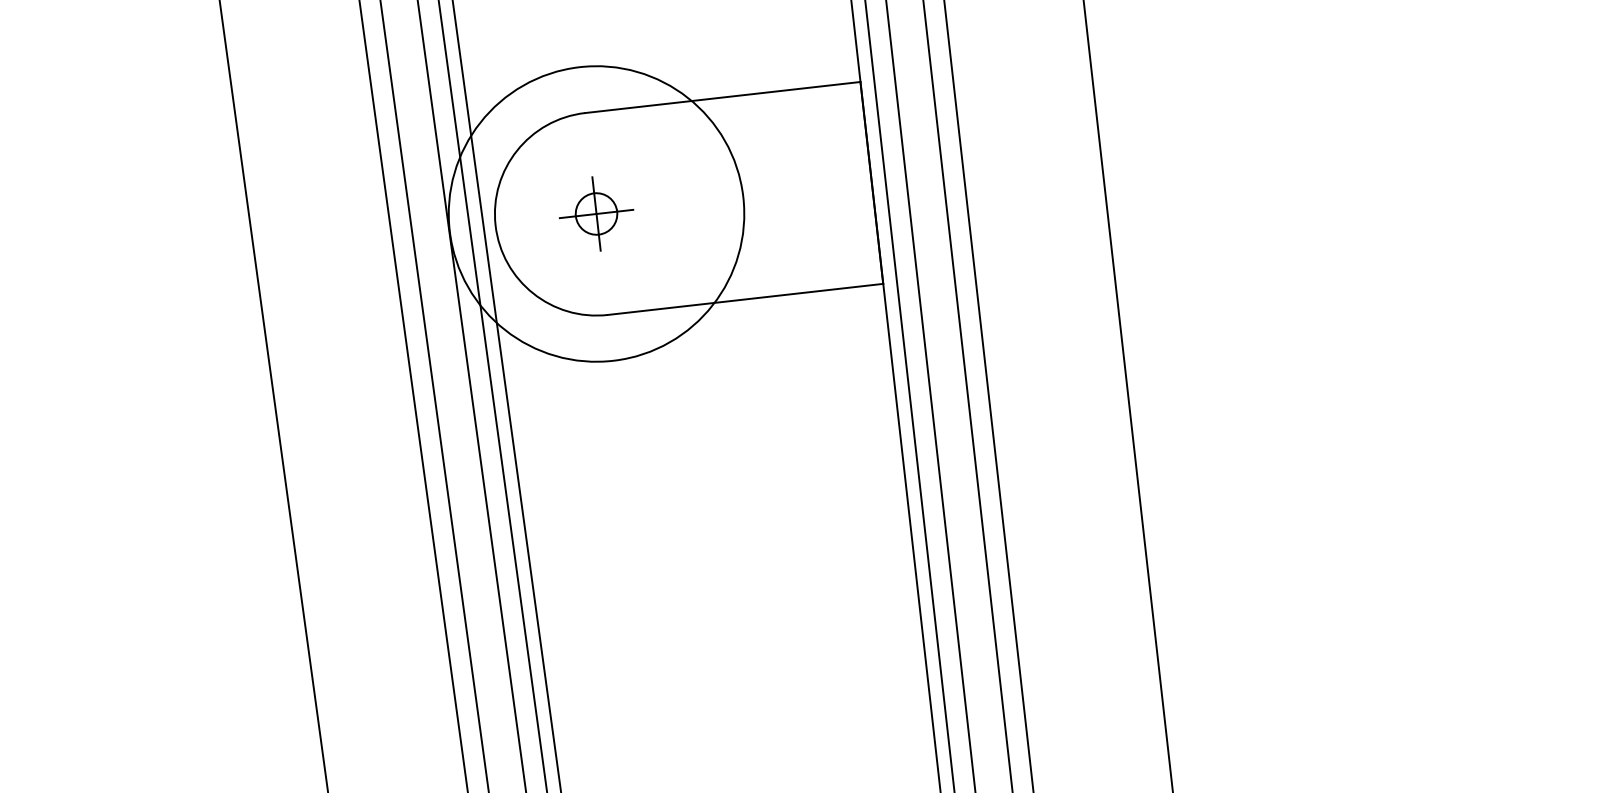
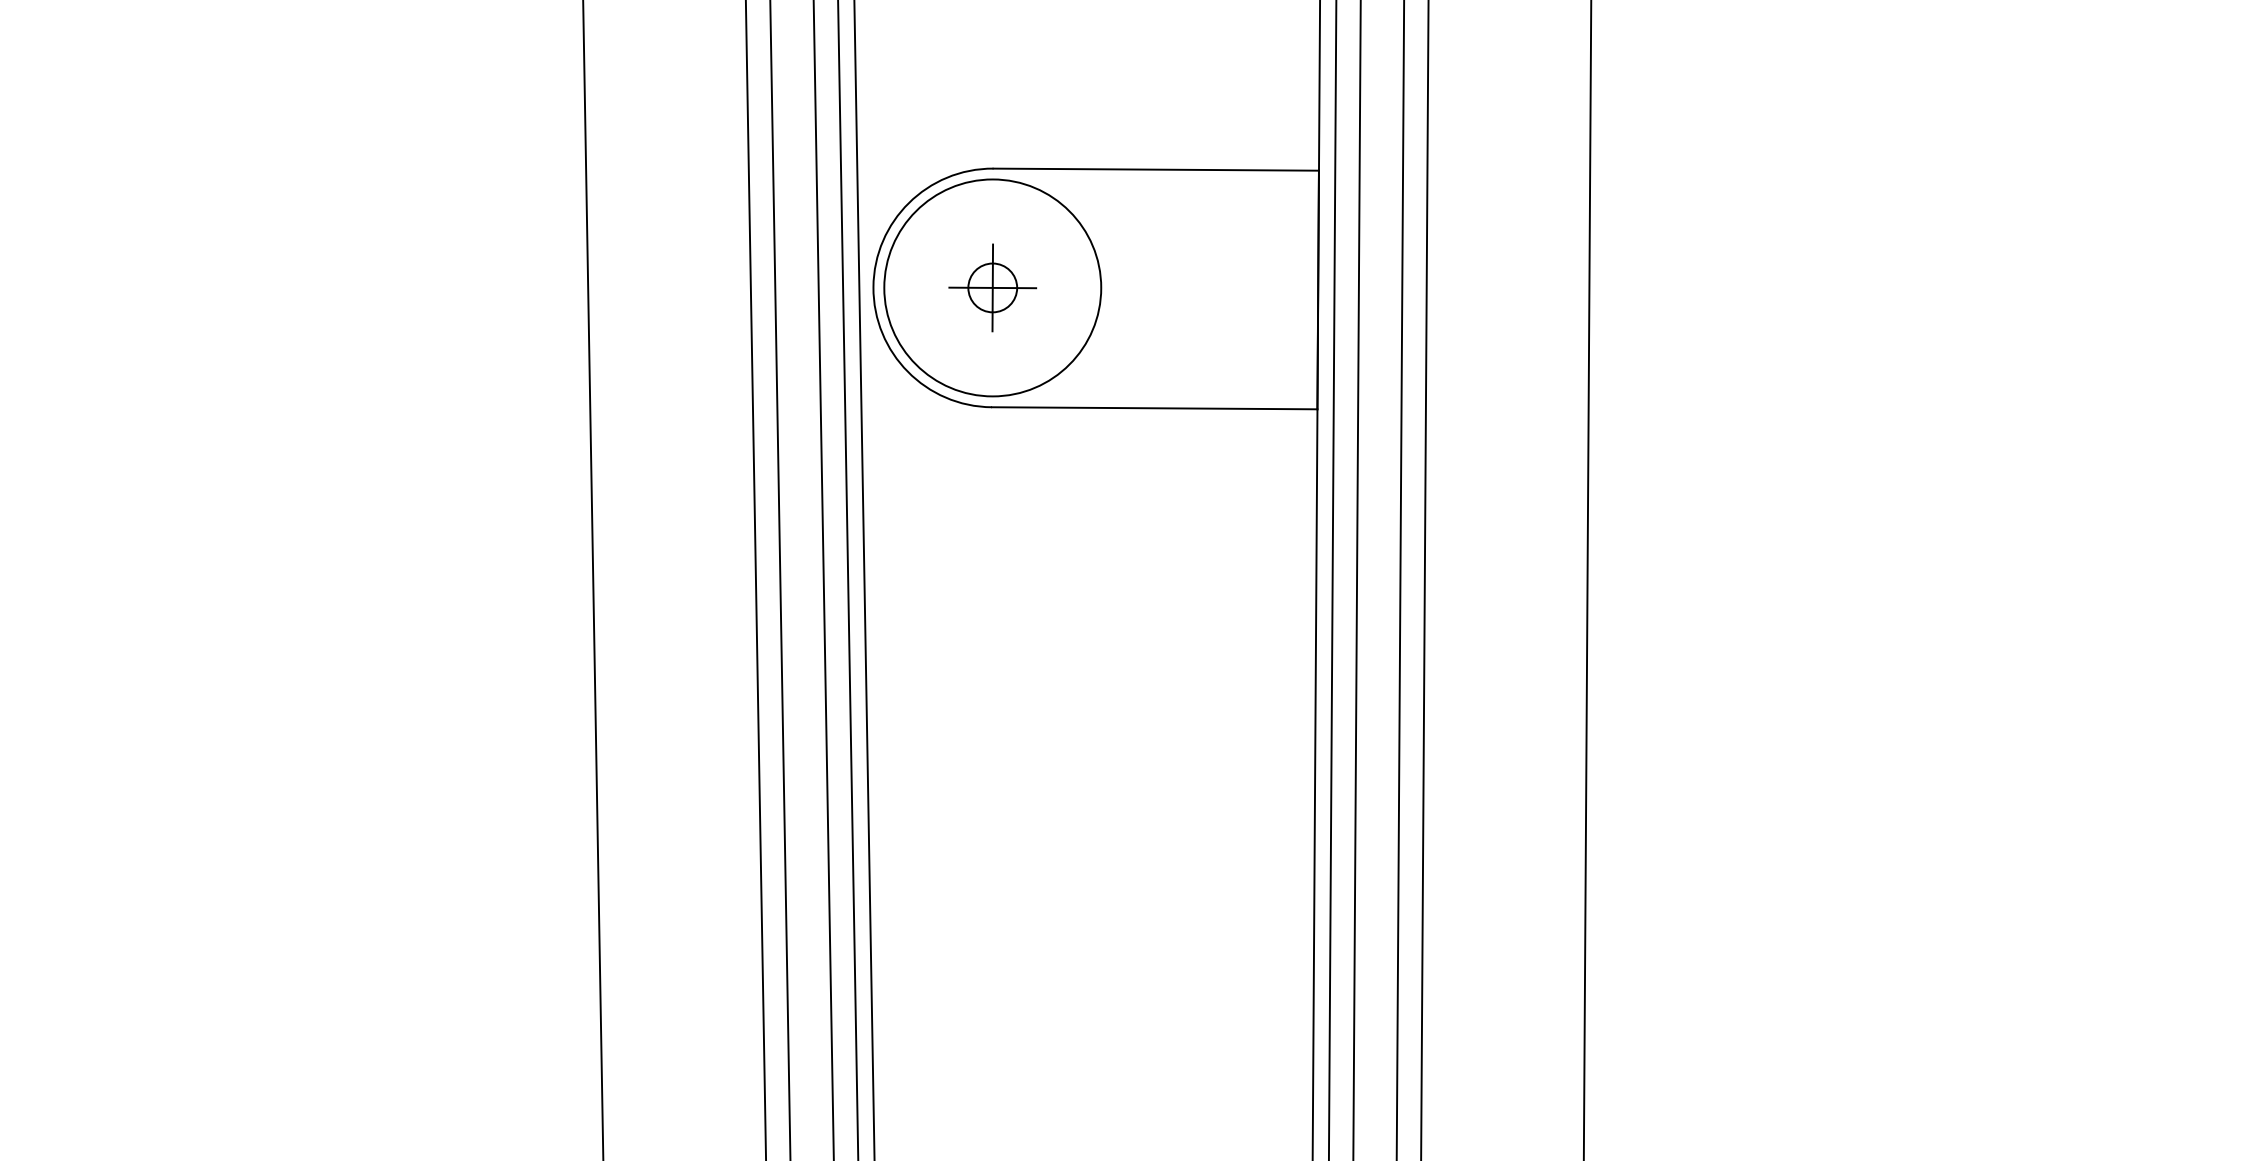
circle: (596, 213) -> (992, 287), size x0.62

